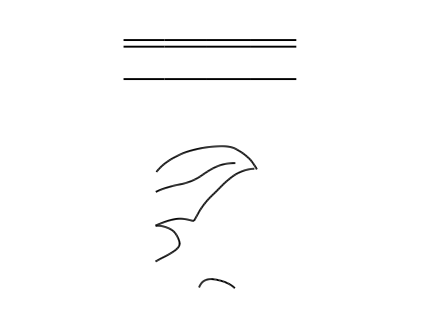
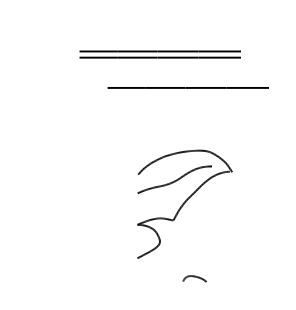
part: (209, 43) -> (159, 54), moved
part: (216, 283) -> (194, 278), size x0.7

